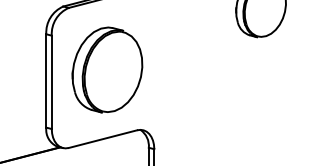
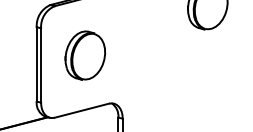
part: (106, 69) -> (84, 55), size x0.71

